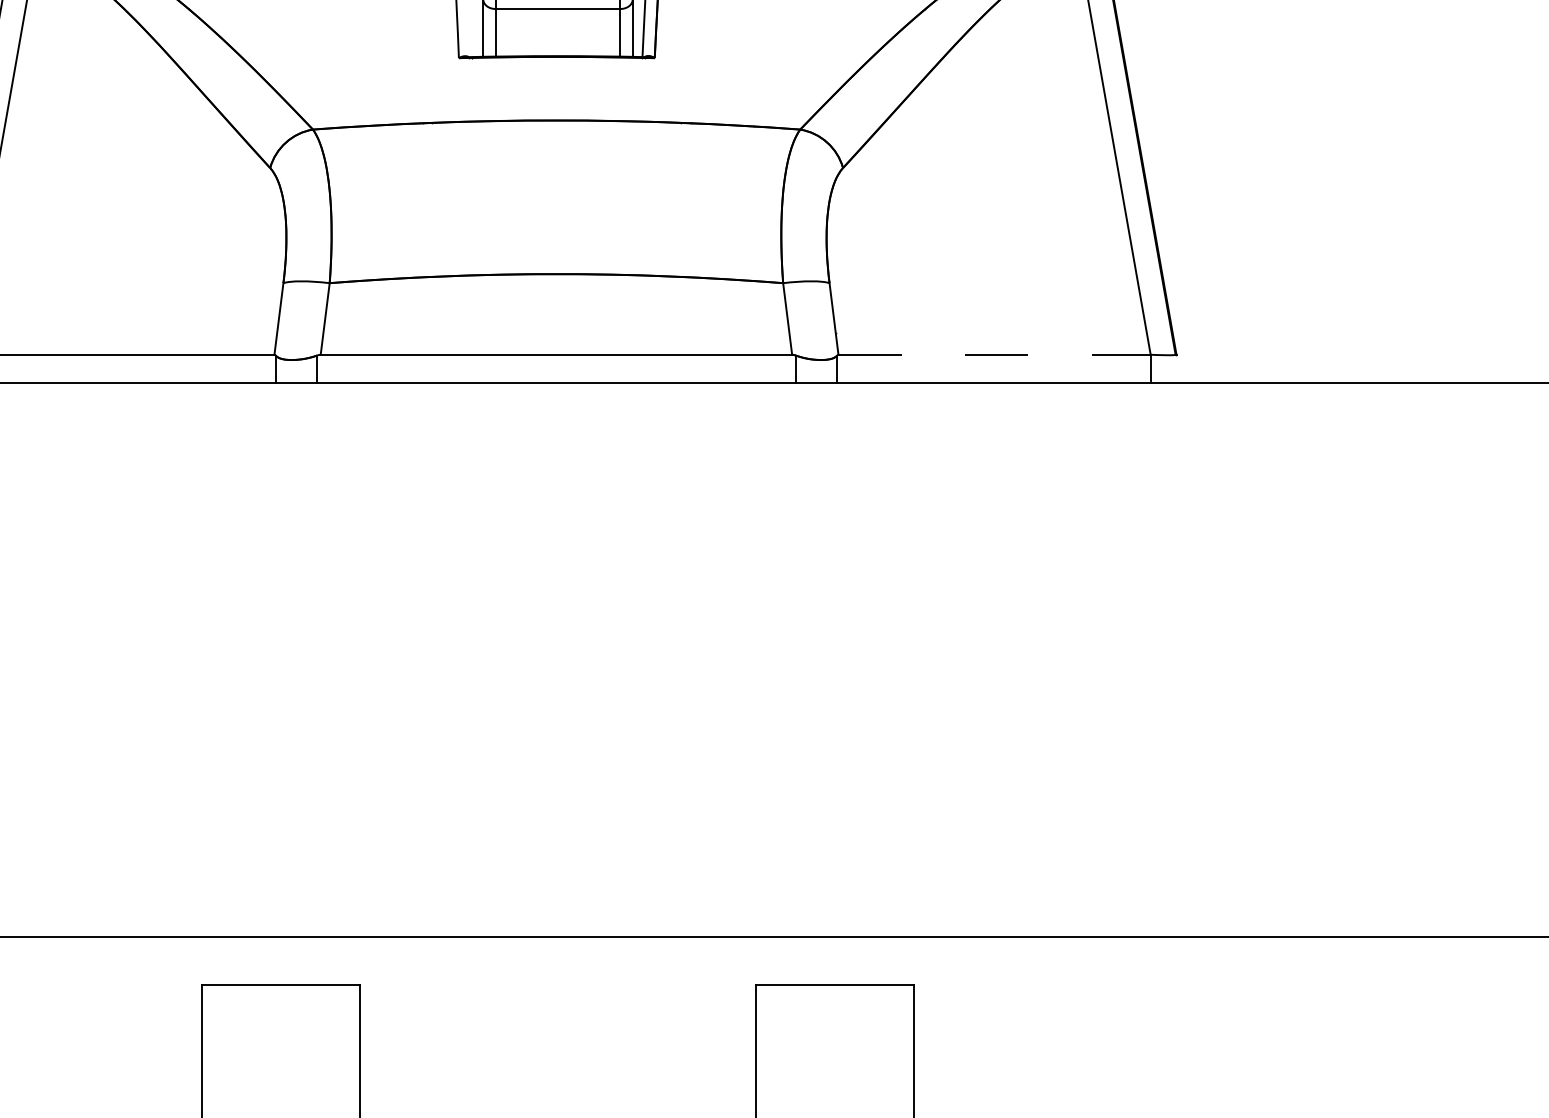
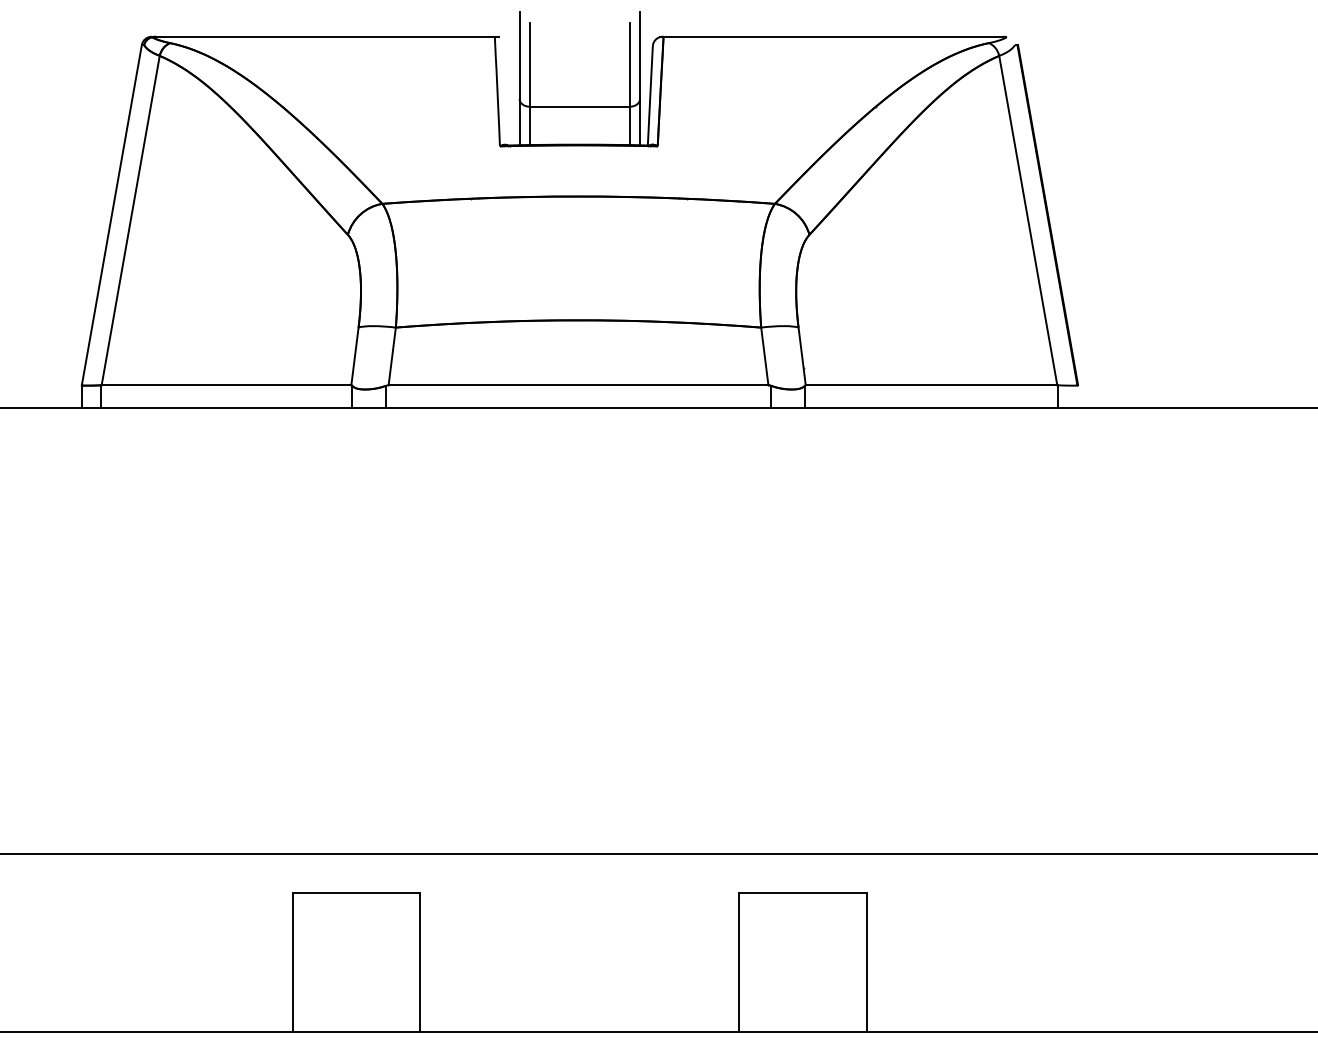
line: (994, 355) -> (931, 385), dashed -> solid

